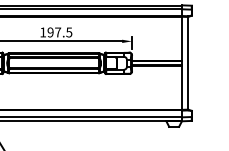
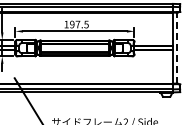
line: (188, 62) -> (177, 47), solid -> dashed

